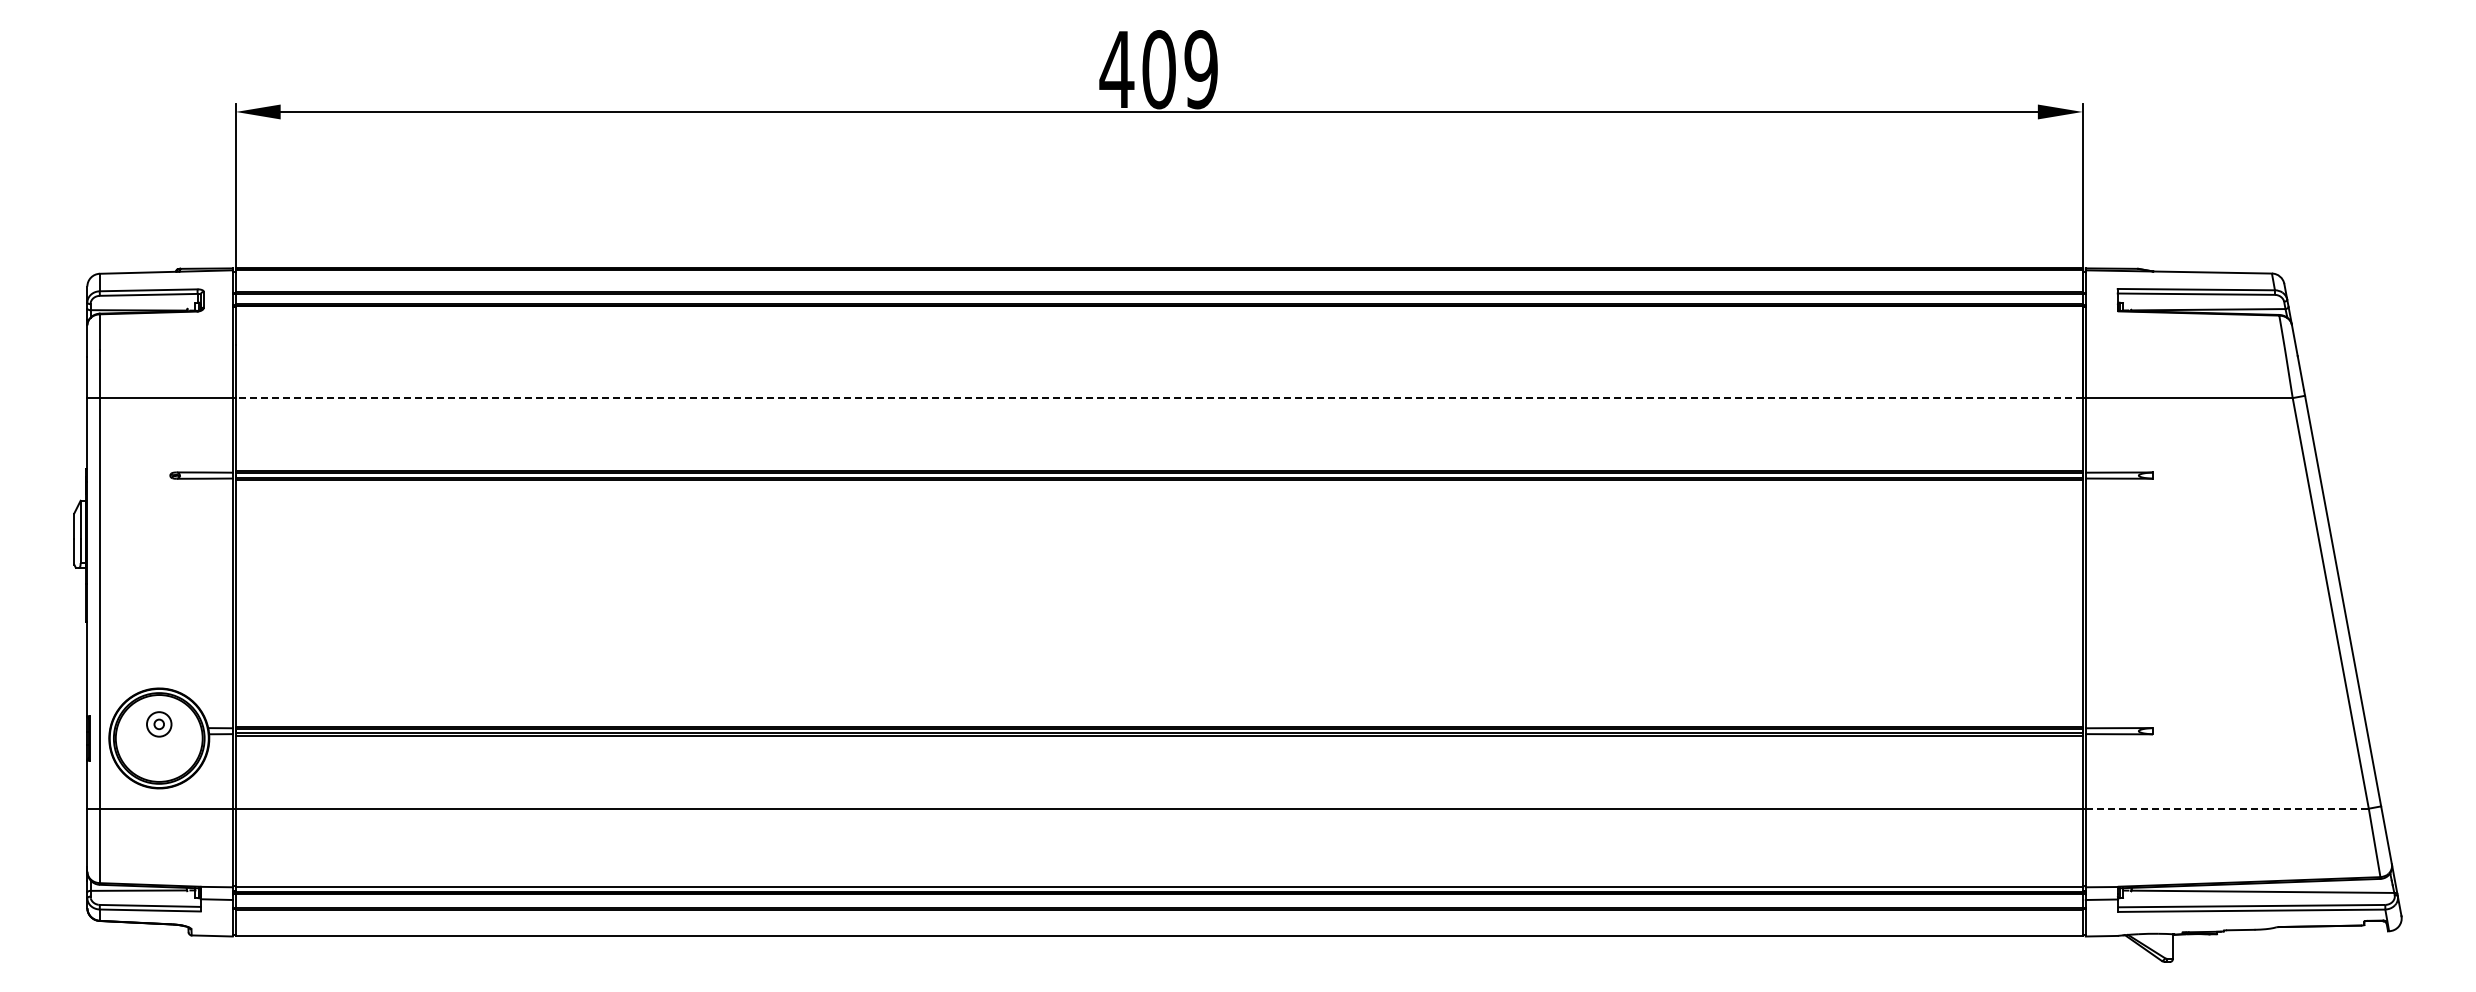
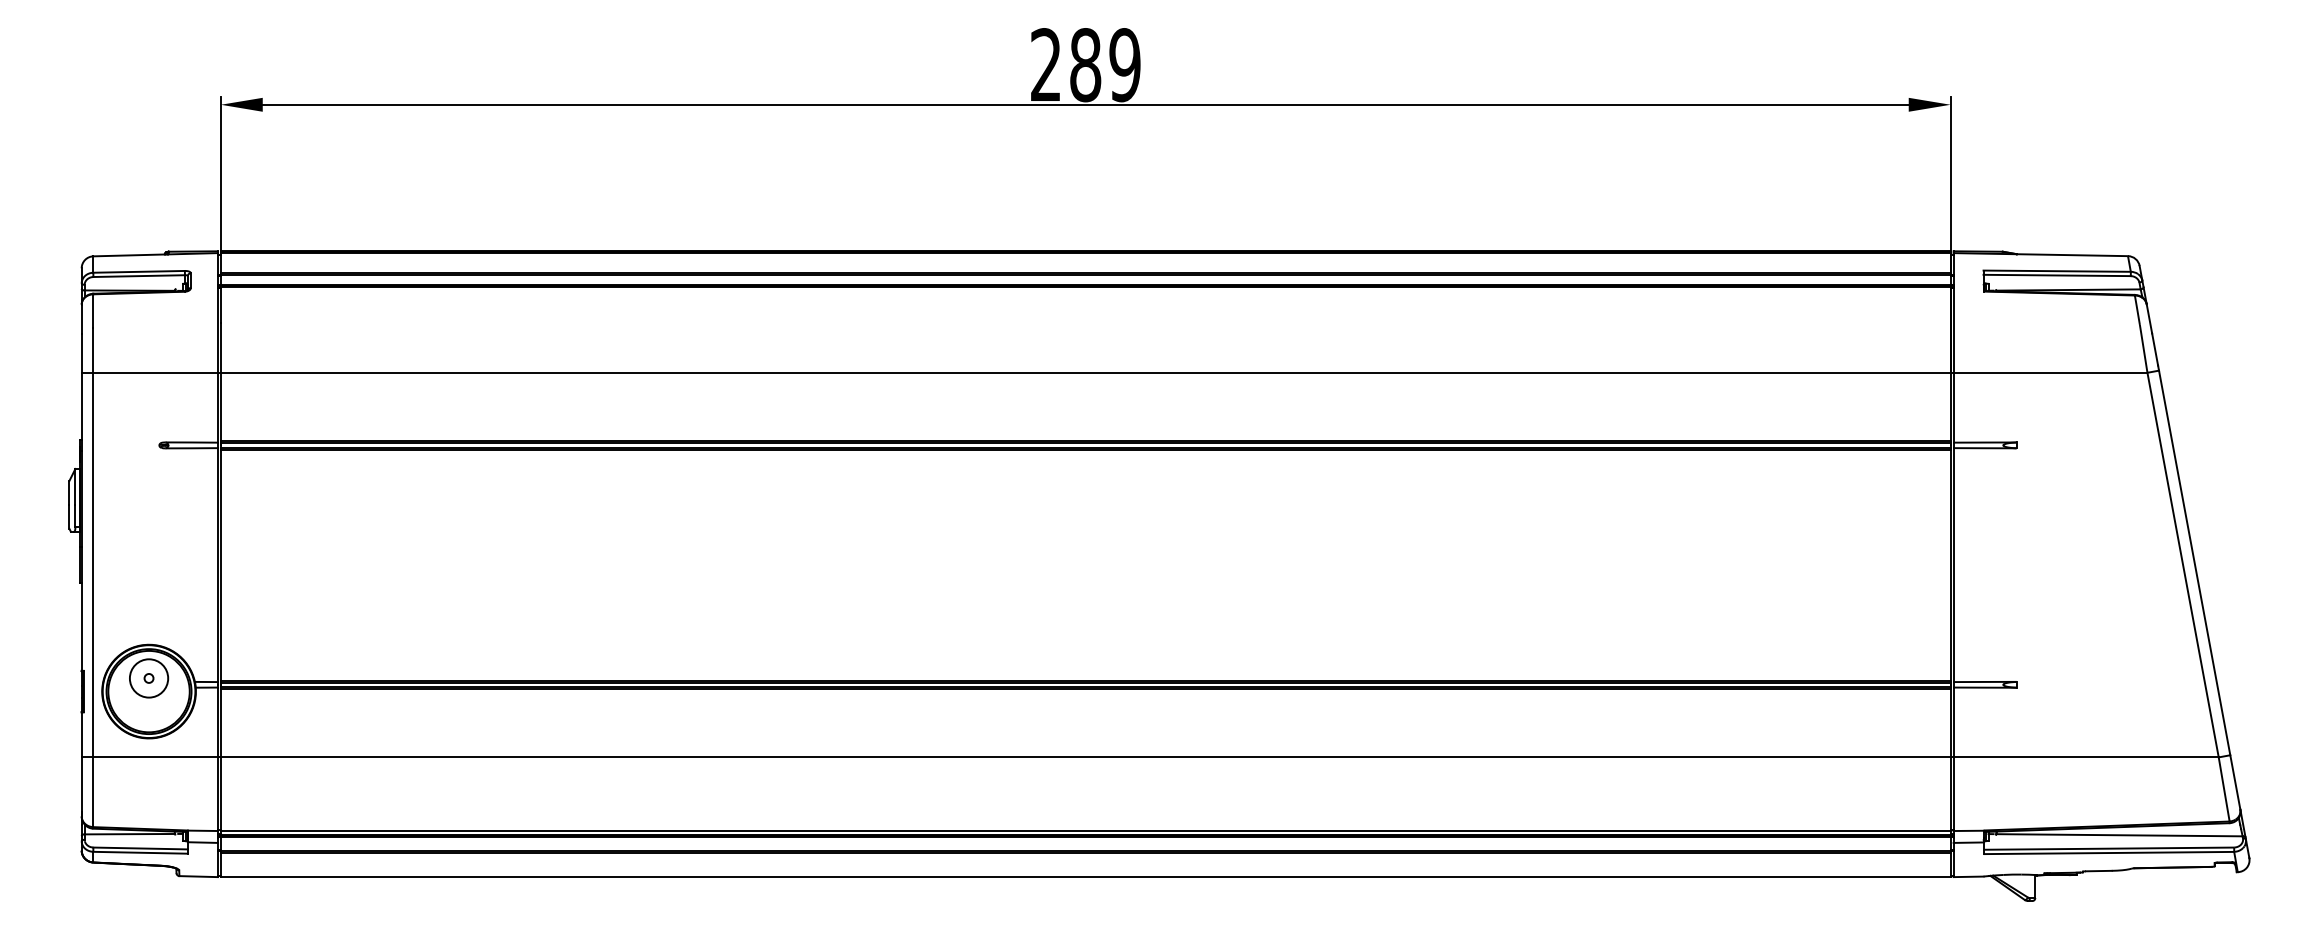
text: (1137, 69) -> (1065, 64), 409 -> 289
line: (1158, 398) -> (1085, 373), dashed -> solid
circle: (158, 723) -> (148, 677), size x1.67
line: (2227, 808) -> (2086, 757), dashed -> solid

